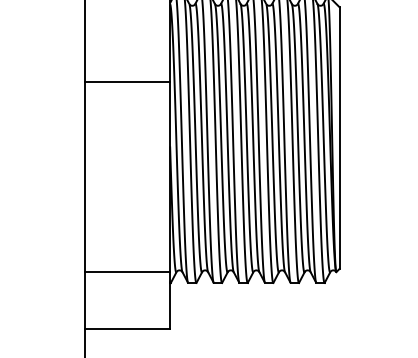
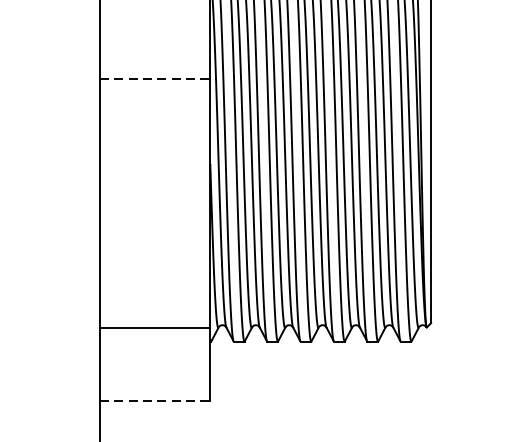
line: (128, 81) -> (156, 79), solid -> dashed
line: (128, 328) -> (156, 400), solid -> dashed

